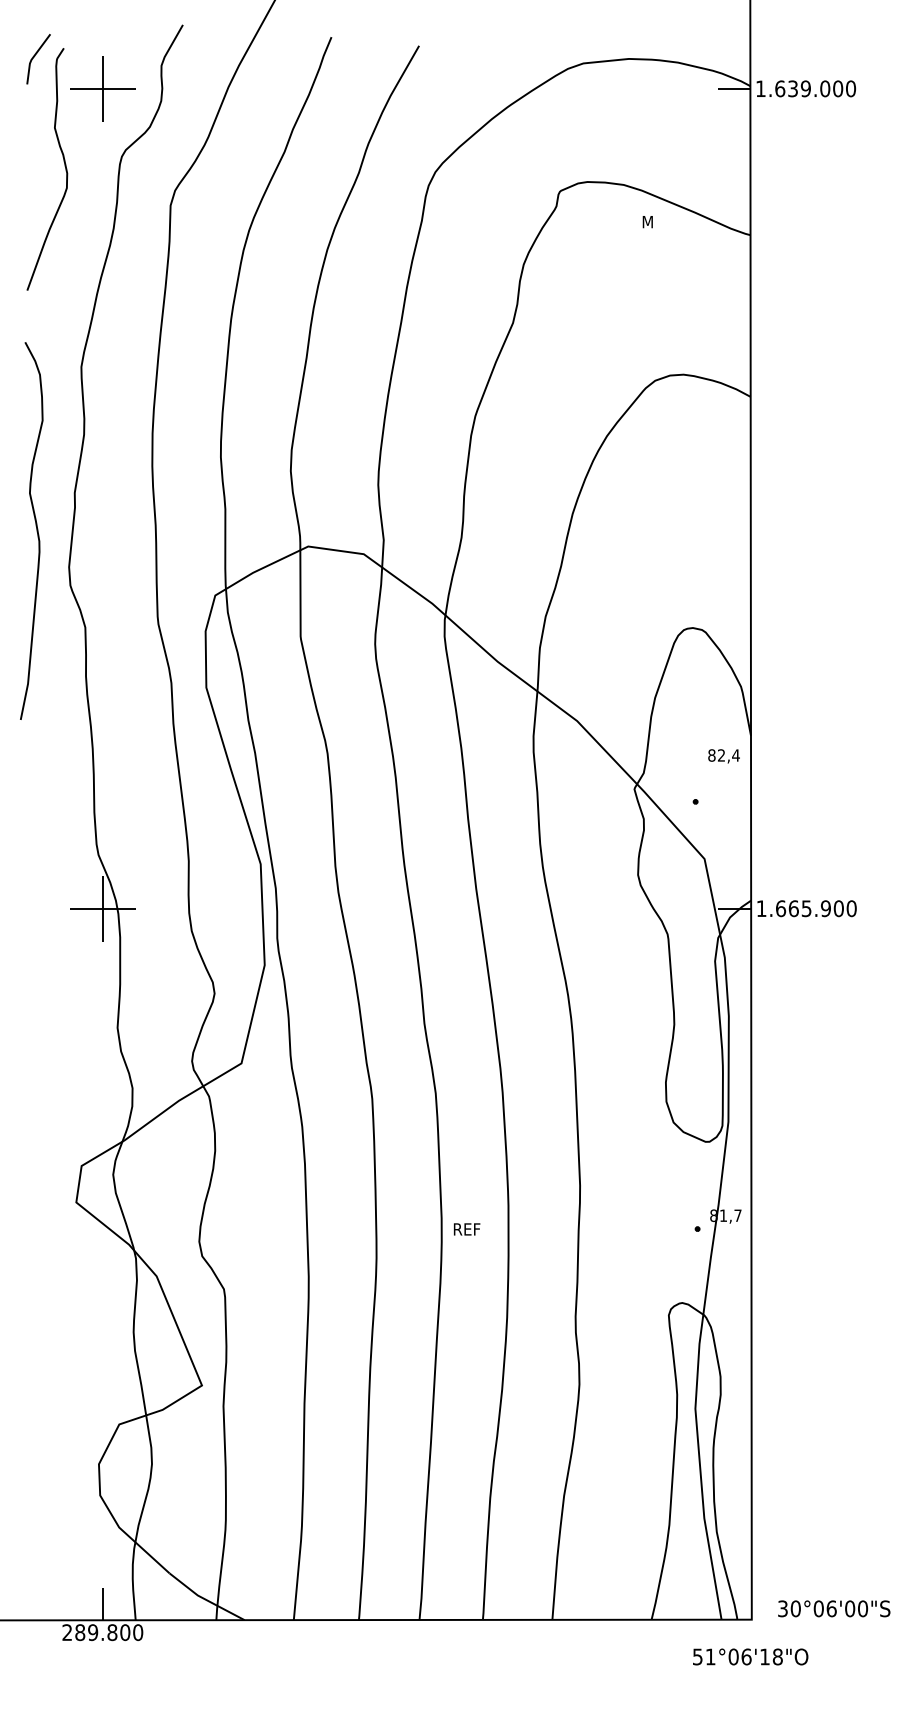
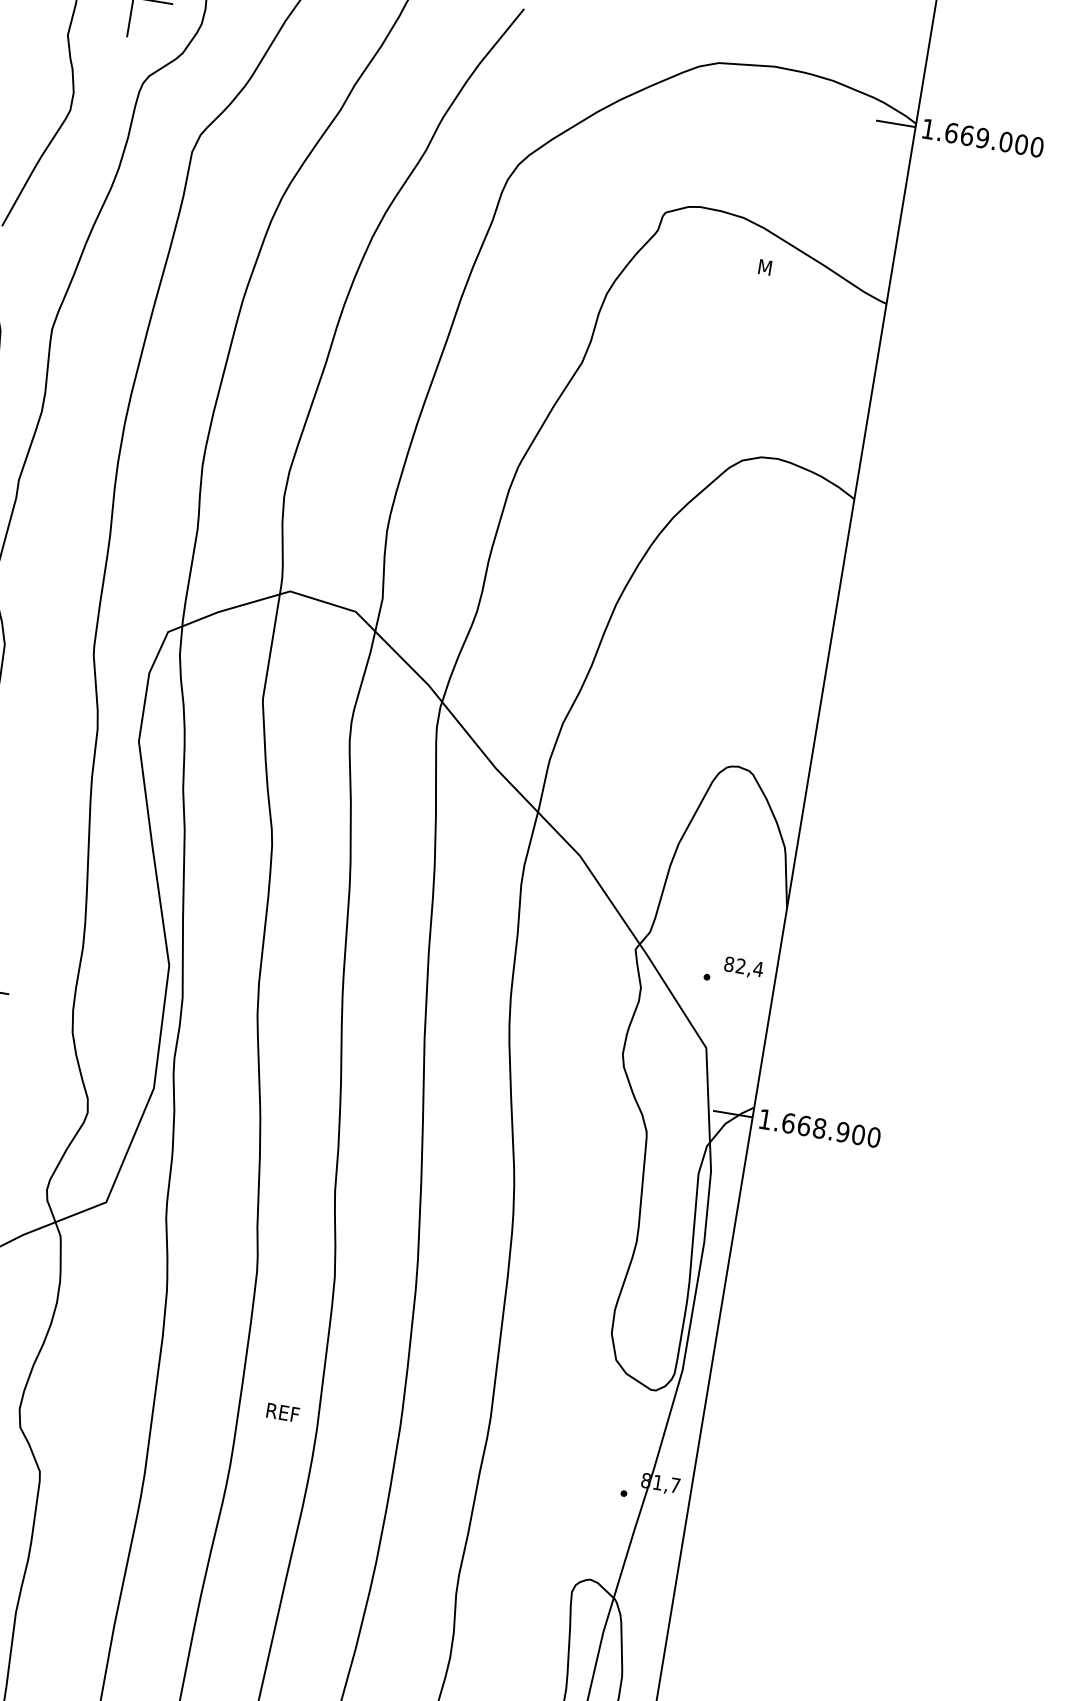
text: (793, 88) -> (967, 135), 1.639.000 -> 1.669.000
text: (723, 756) -> (743, 967), moved
text: (806, 908) -> (819, 1128), 1.665.900 -> 1.668.900
text: (467, 1229) -> (283, 1412), moved

